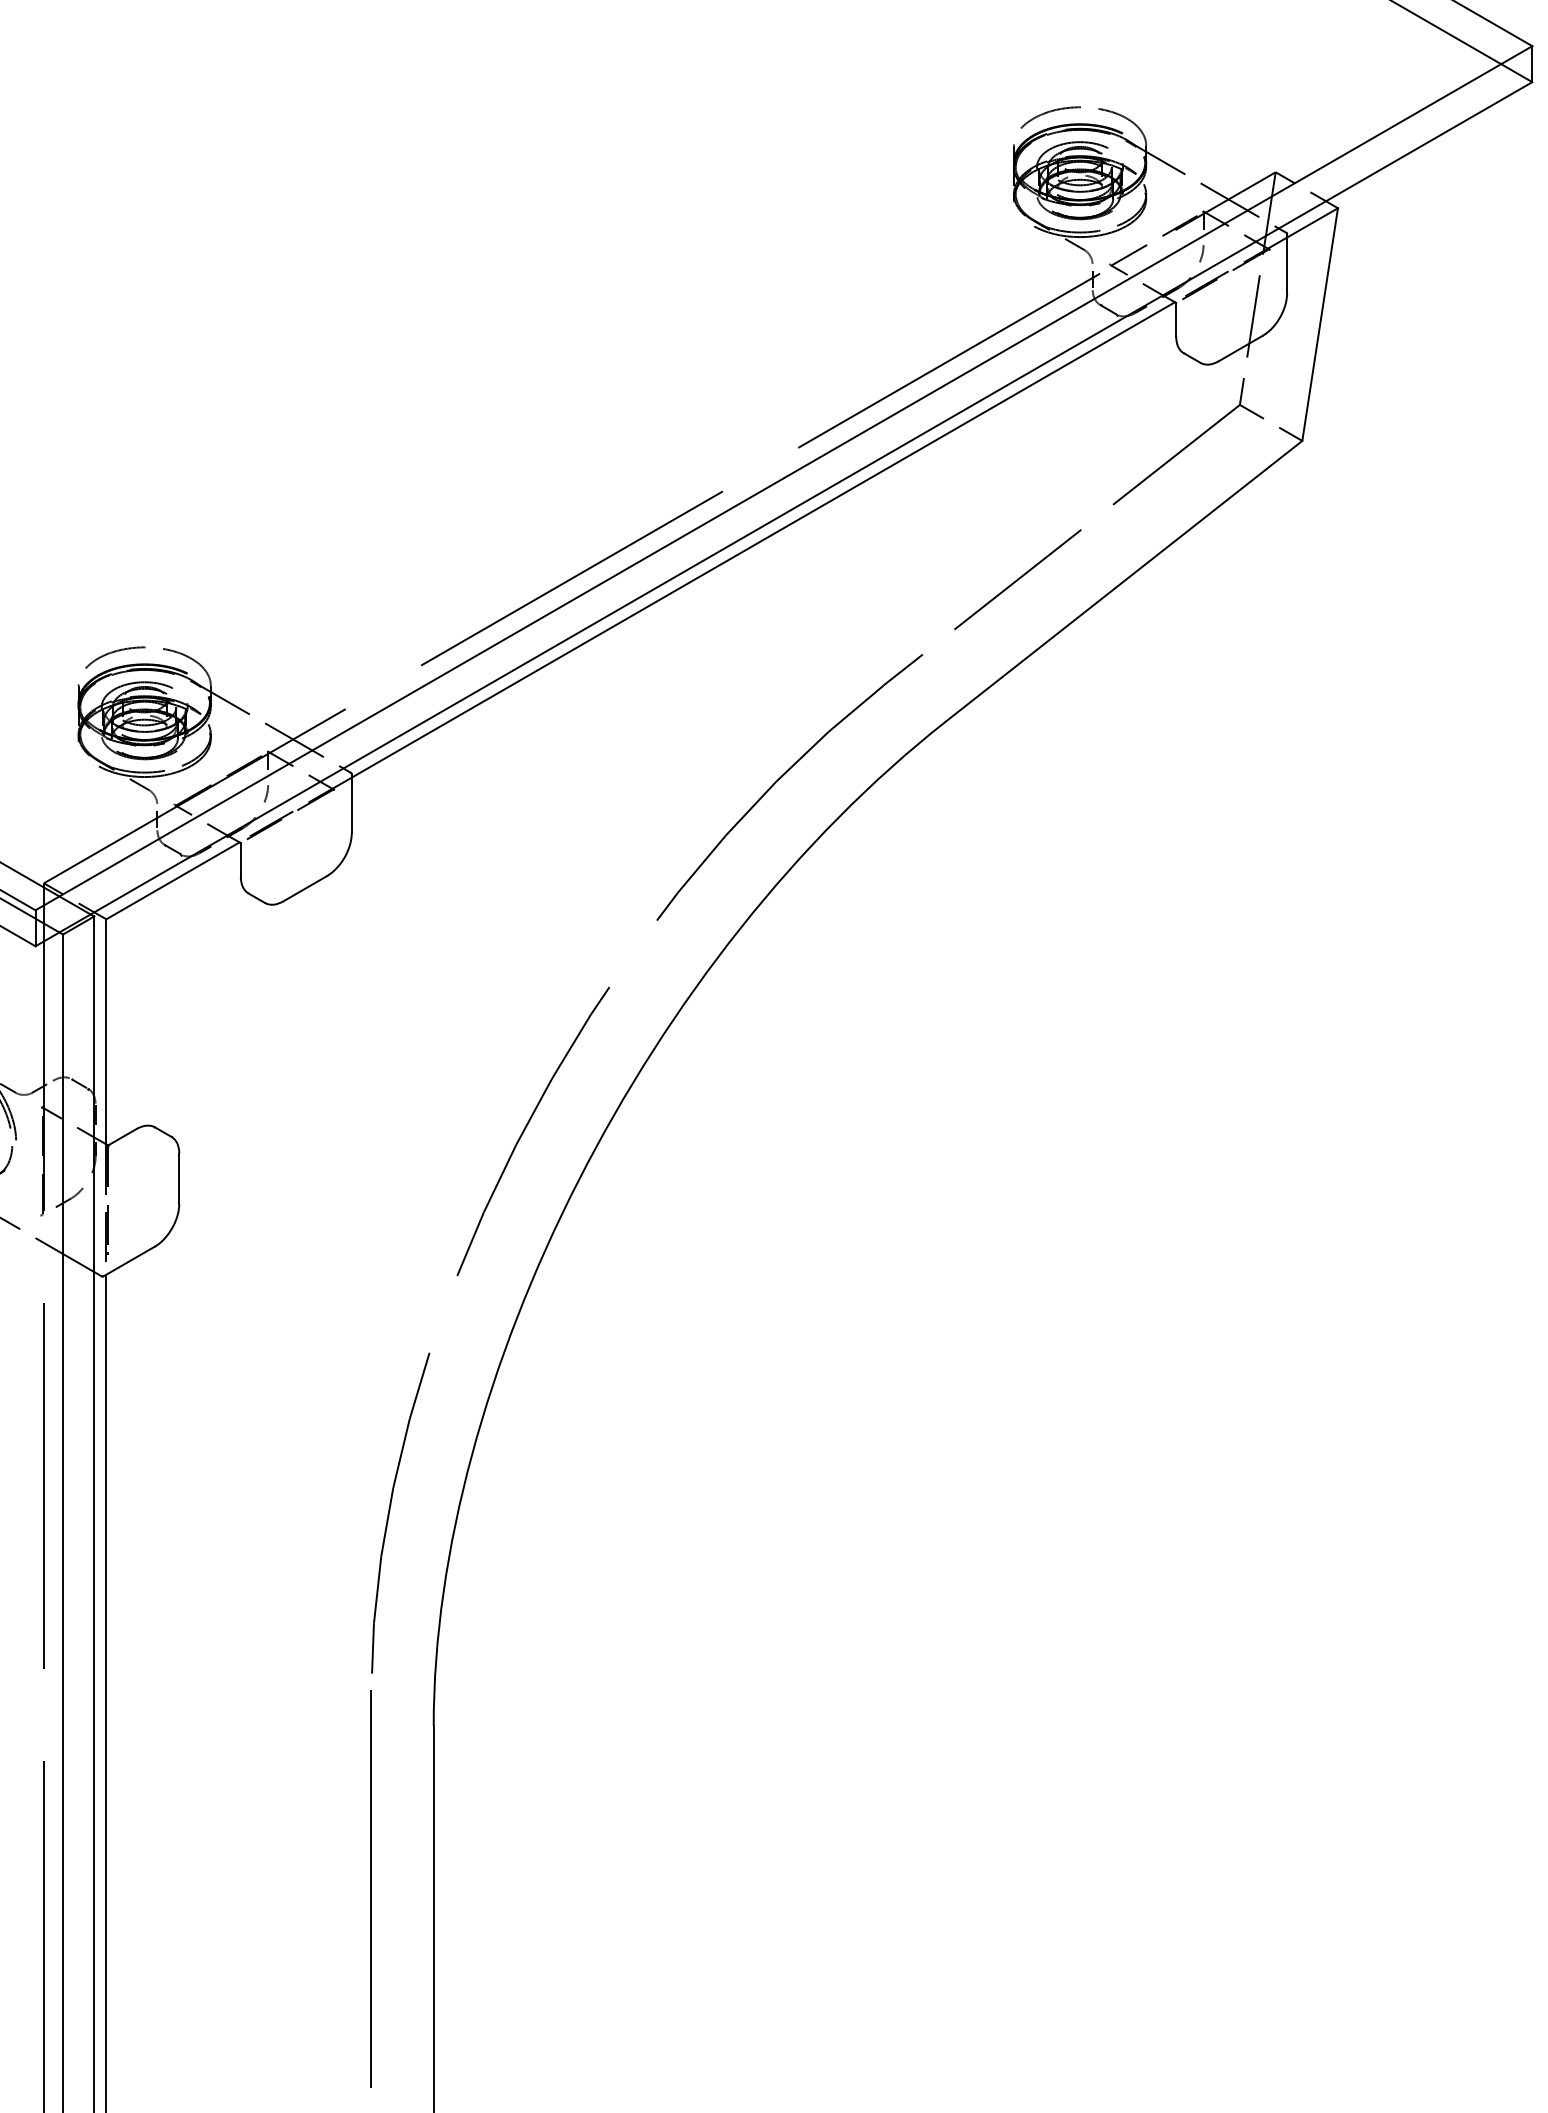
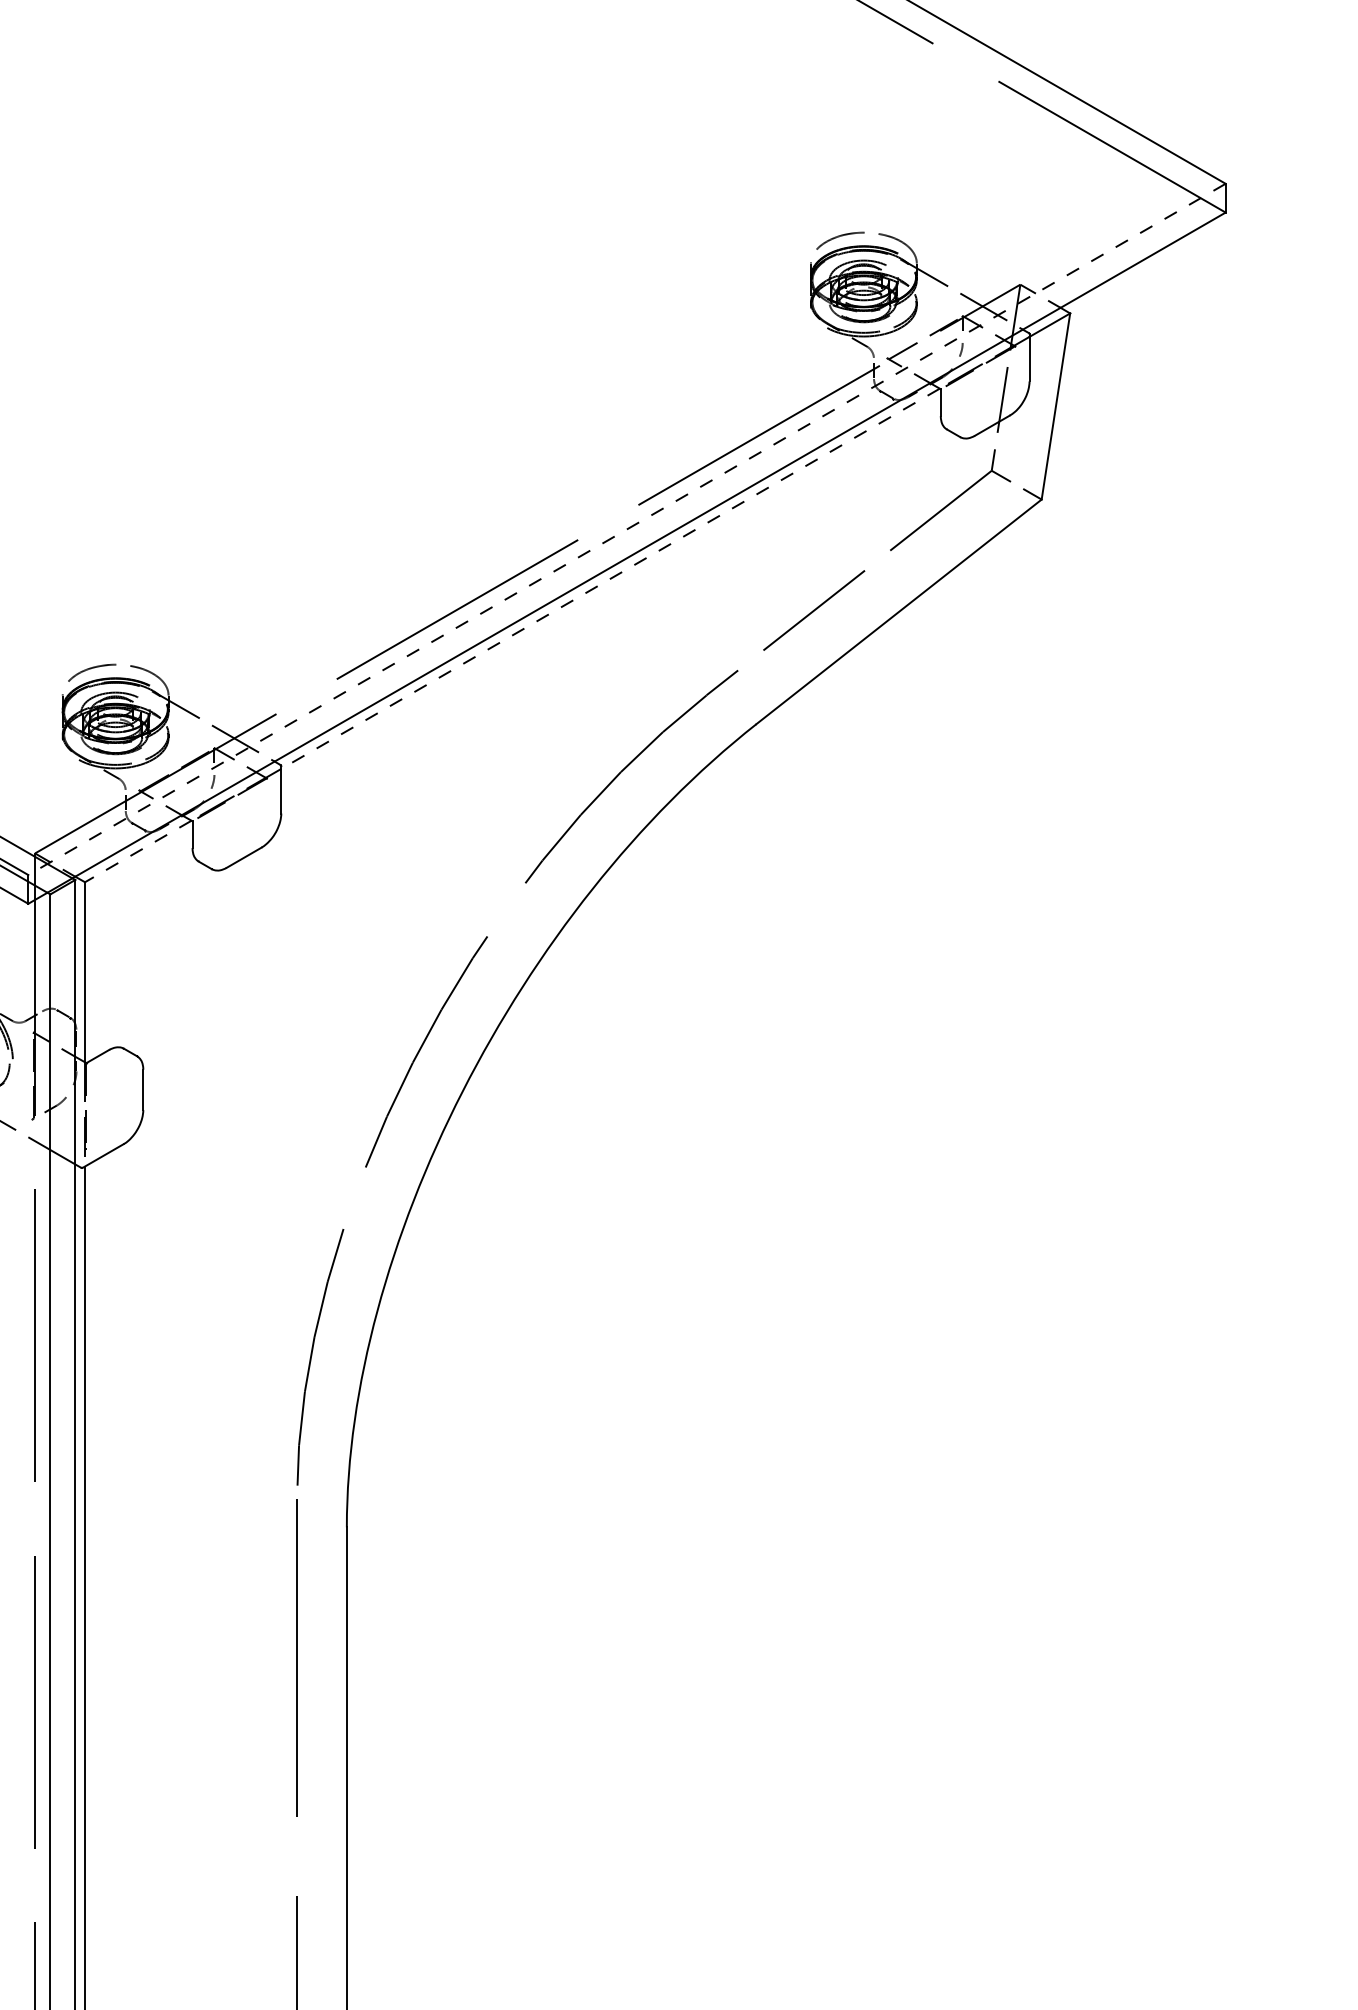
line: (783, 478) -> (626, 529), solid -> dashed
line: (763, 540) -> (610, 579), solid -> dashed
line: (173, 880) -> (138, 851), solid -> dashed

